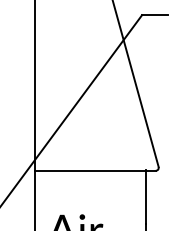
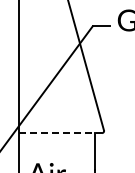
line: (96, 171) -> (61, 133), solid -> dashed

